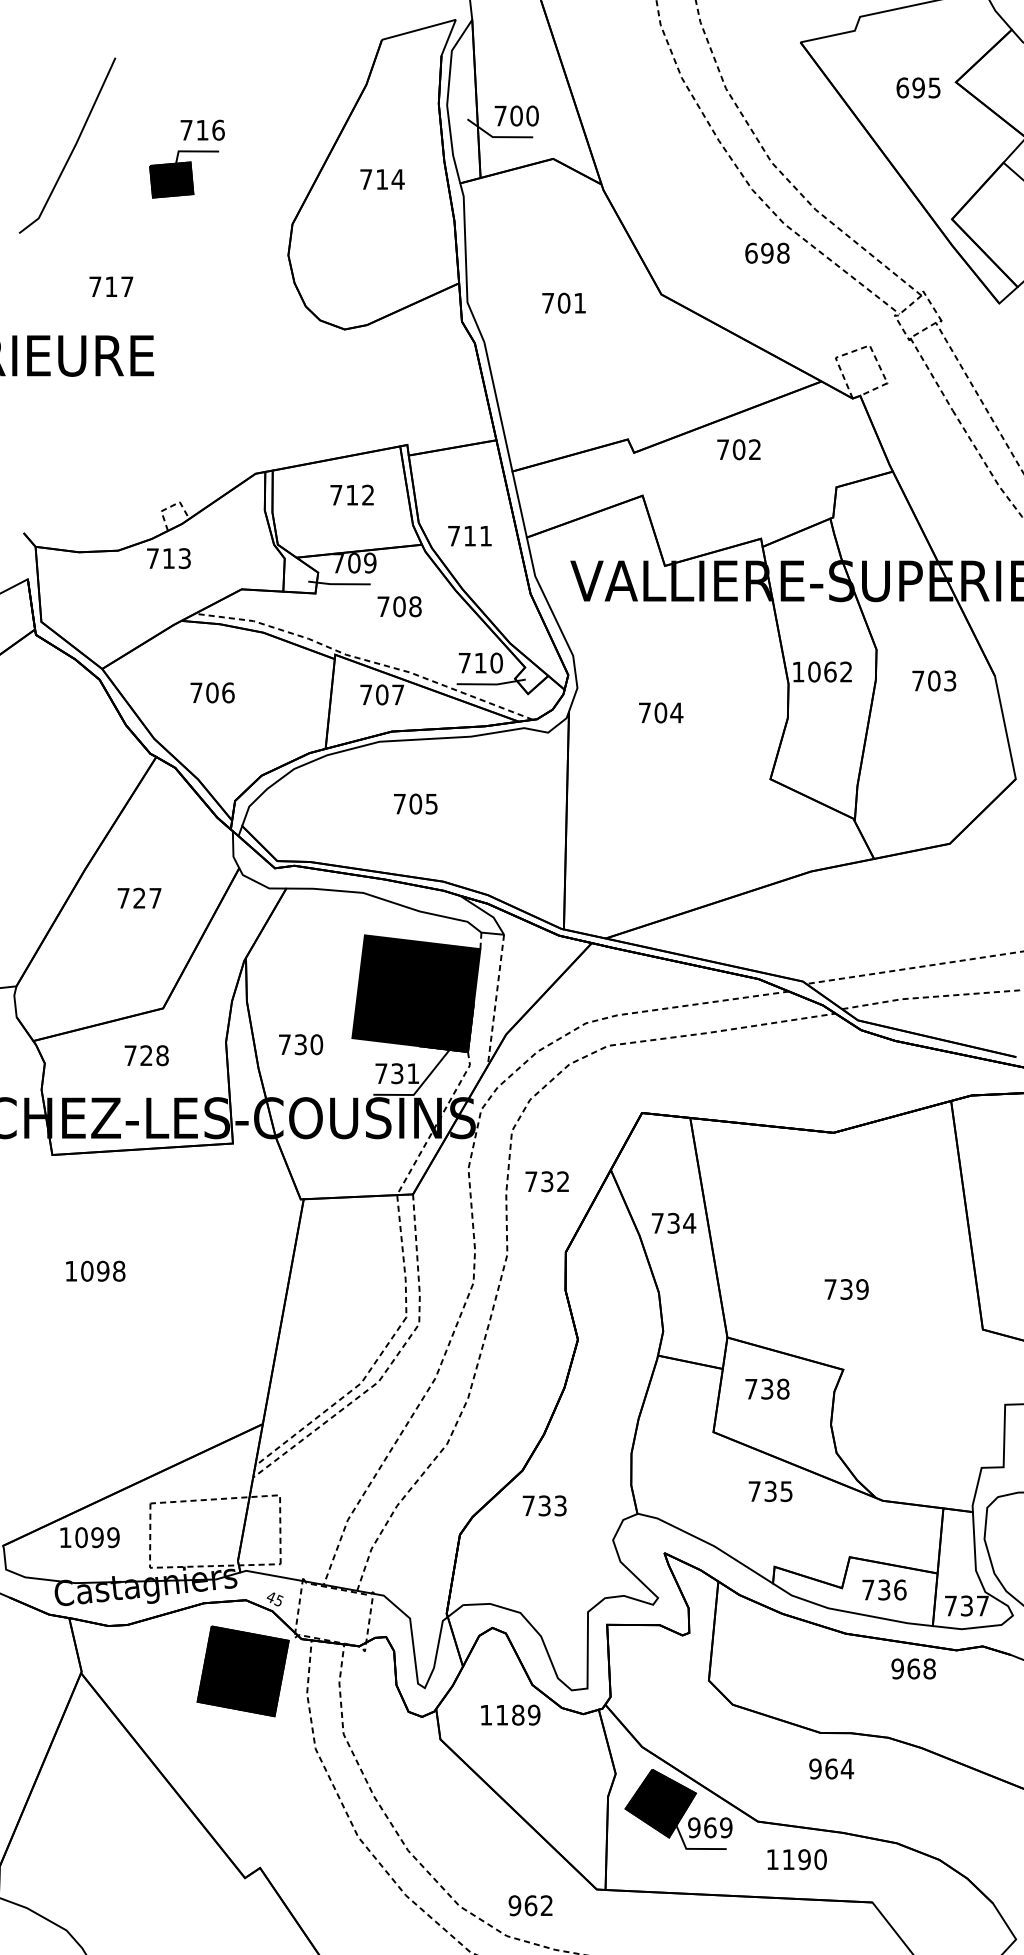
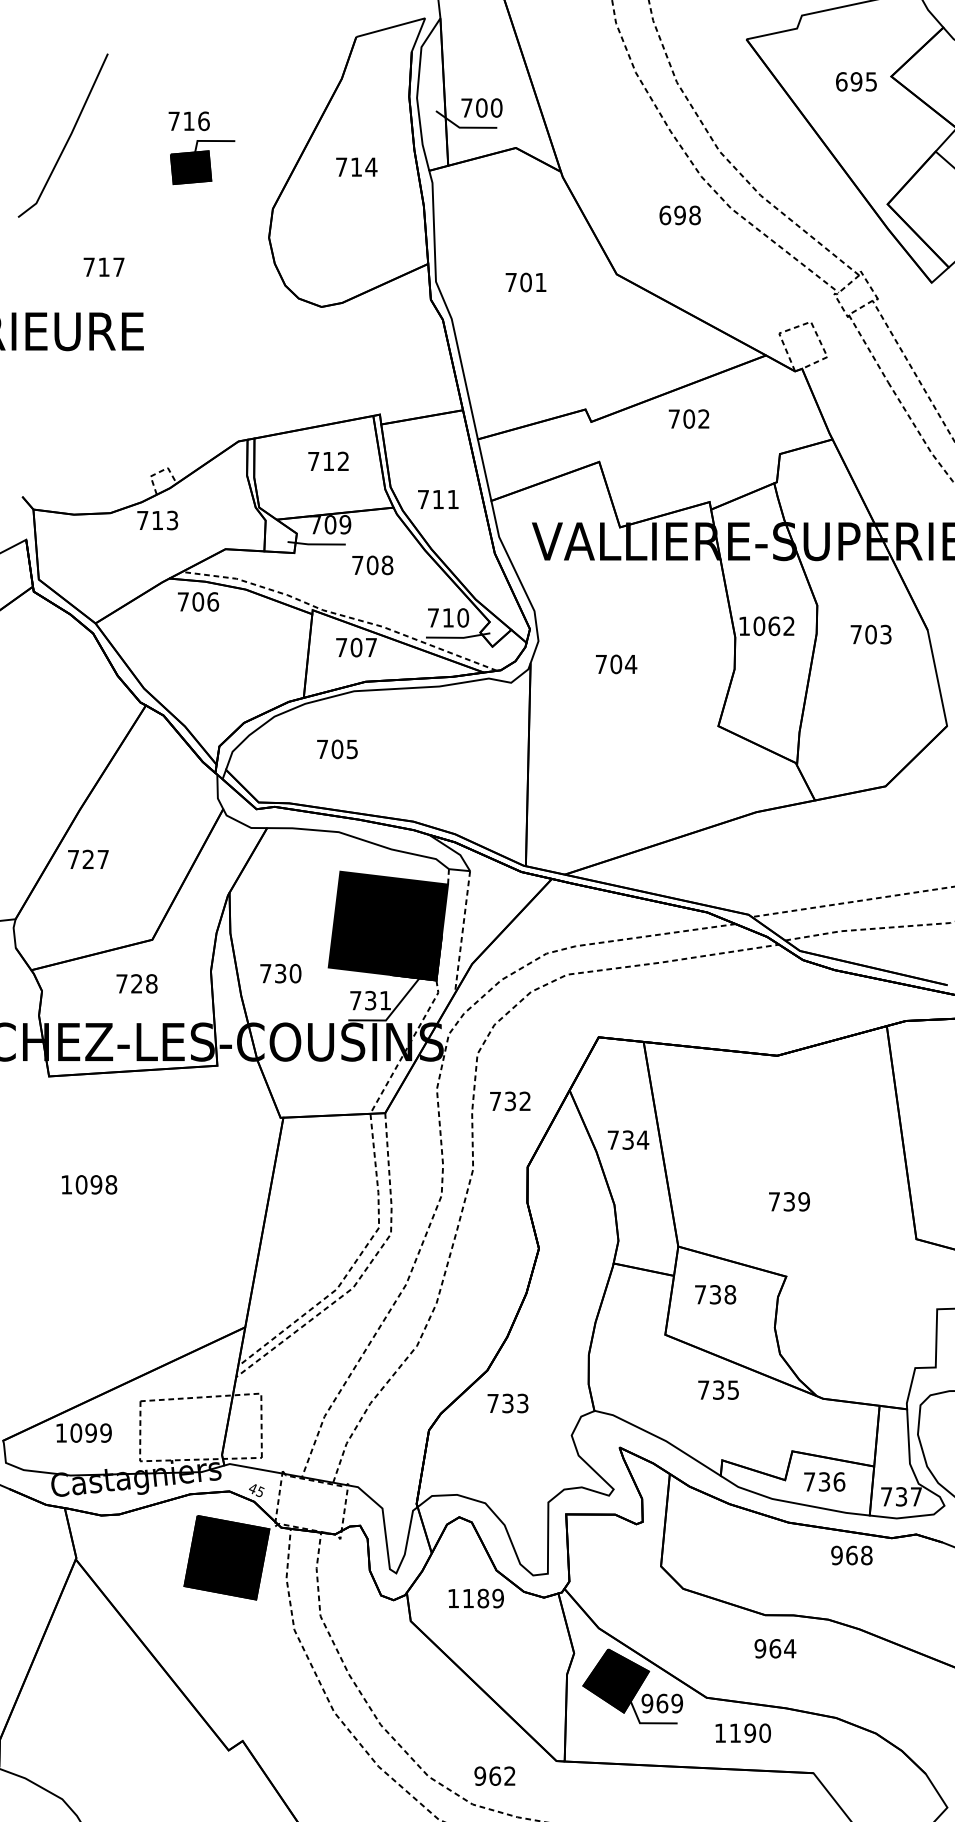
part: (184, 174) -> (202, 162), moved
text: (767, 252) -> (680, 214), moved
text: (212, 692) -> (198, 601), moved
text: (415, 803) -> (337, 748), moved
text: (139, 897) -> (88, 858), moved

